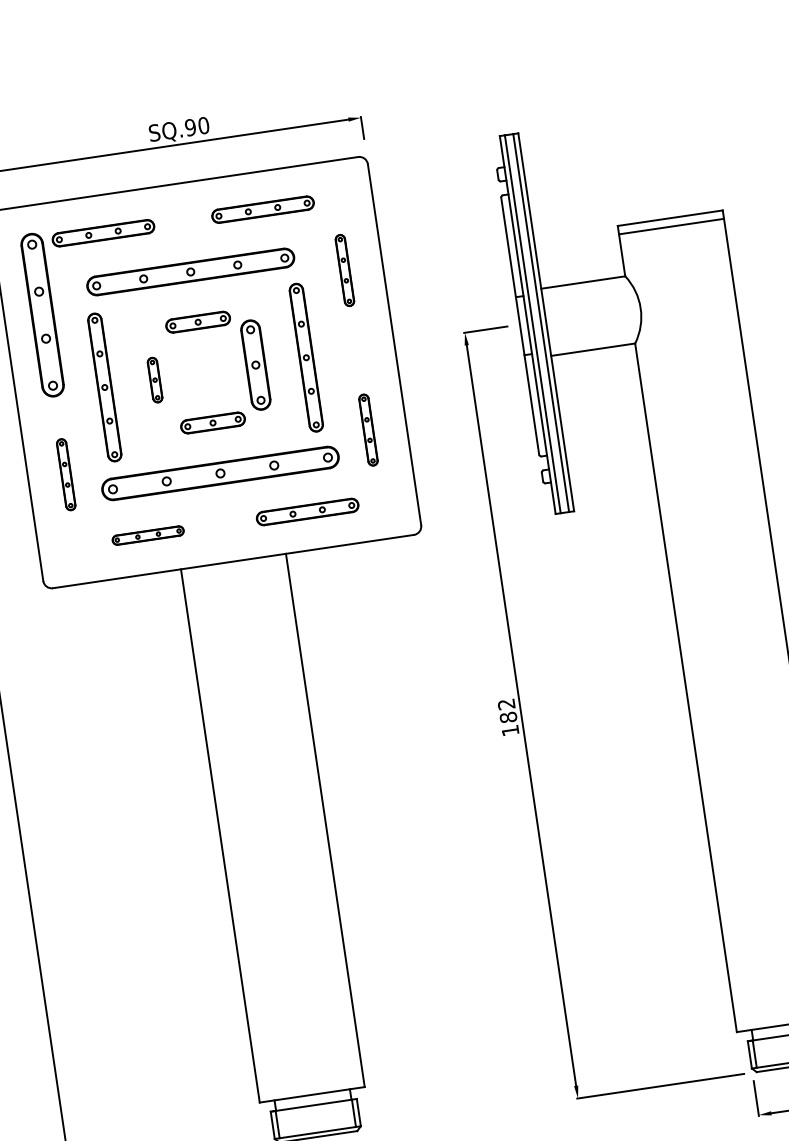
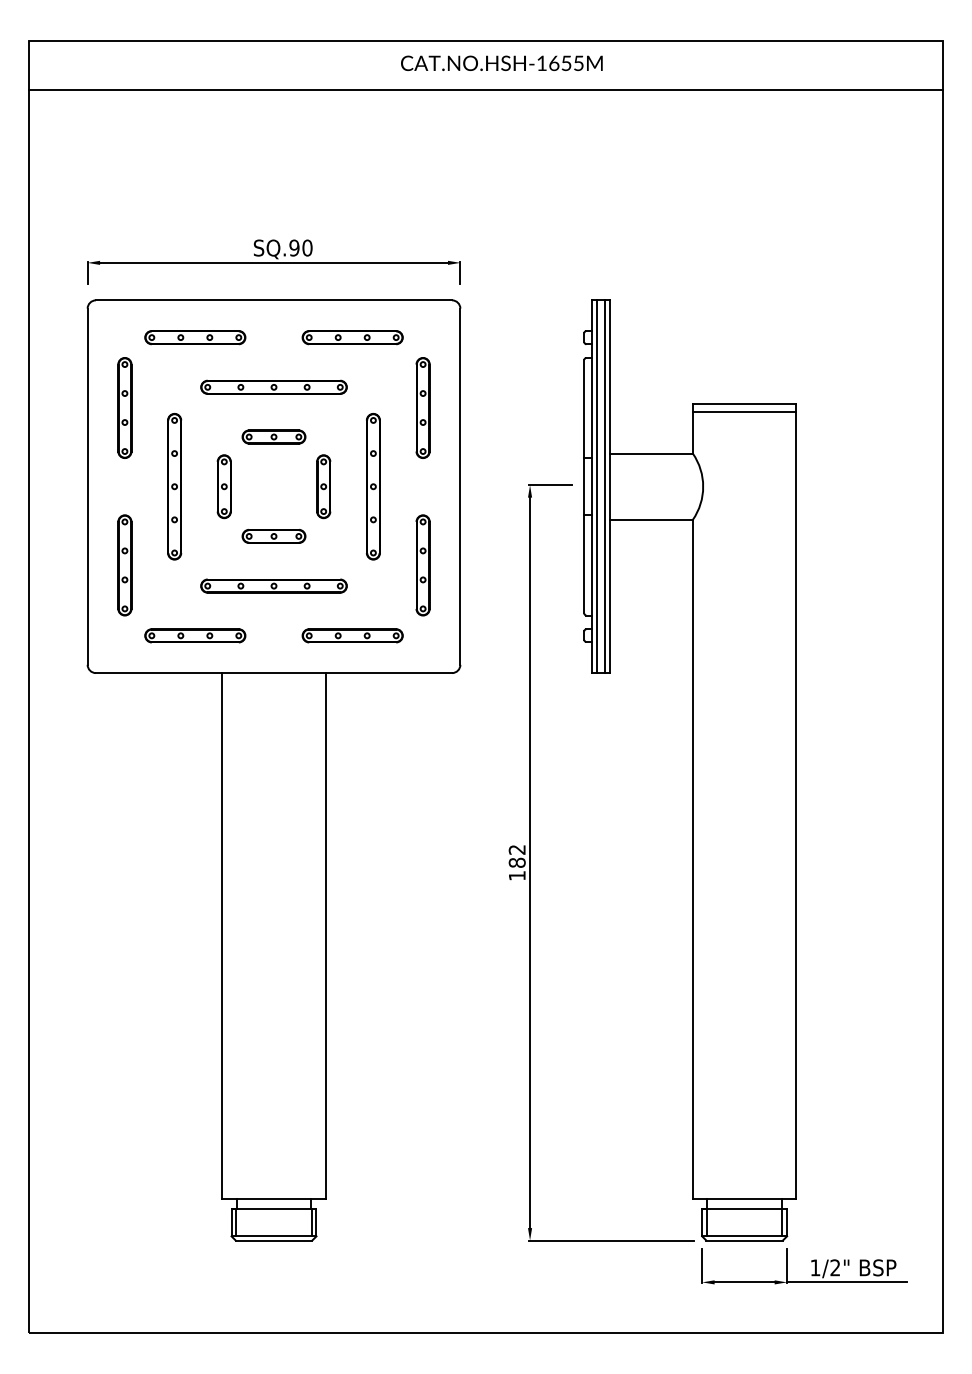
part: (344, 270) -> (422, 407), size x1.43
part: (190, 271) -> (273, 386), size x0.71
part: (42, 314) -> (124, 407), size x0.62
part: (255, 364) -> (323, 486), size x0.71
part: (154, 379) -> (223, 486), size x1.43
part: (367, 430) -> (422, 565), size x1.43
part: (219, 472) -> (273, 585), size x0.62
part: (65, 474) -> (124, 565), size x1.43
part: (148, 535) -> (195, 635), size x1.43

